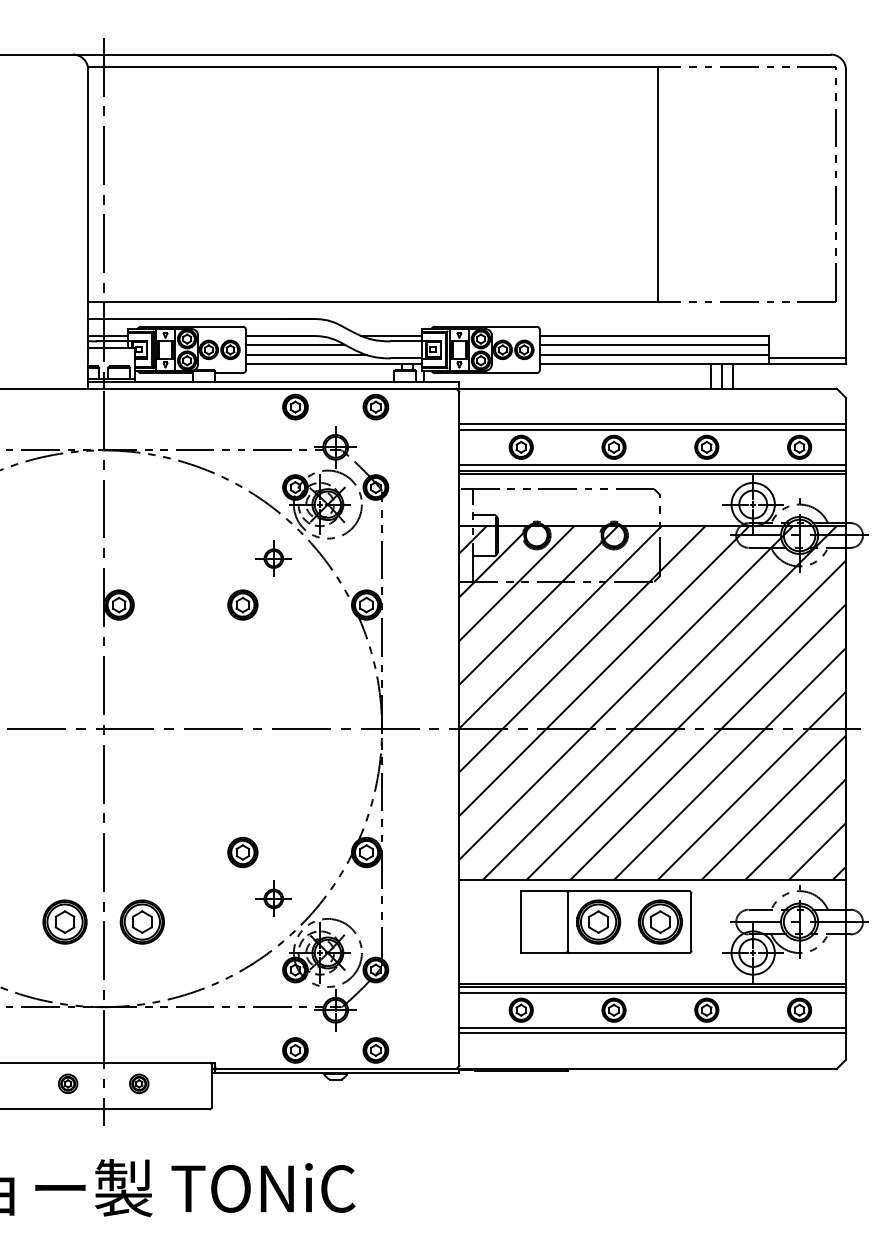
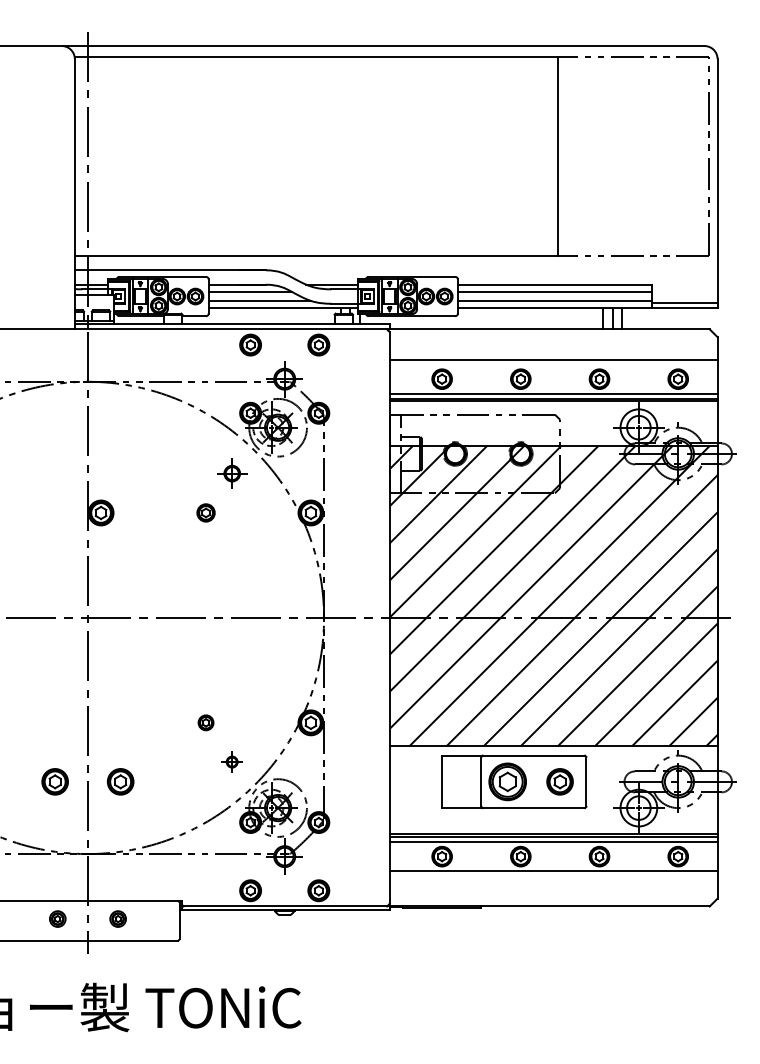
line: (652, 430) -> (553, 364), removed
part: (242, 604) -> (205, 512), size x0.7
part: (242, 852) -> (205, 722), size x0.6
part: (273, 898) -> (231, 761), size x0.7
part: (64, 921) -> (54, 781), size x0.7
part: (141, 921) -> (120, 781), size x0.7
part: (659, 921) -> (559, 781), size x0.7
line: (652, 1033) -> (553, 876), removed

